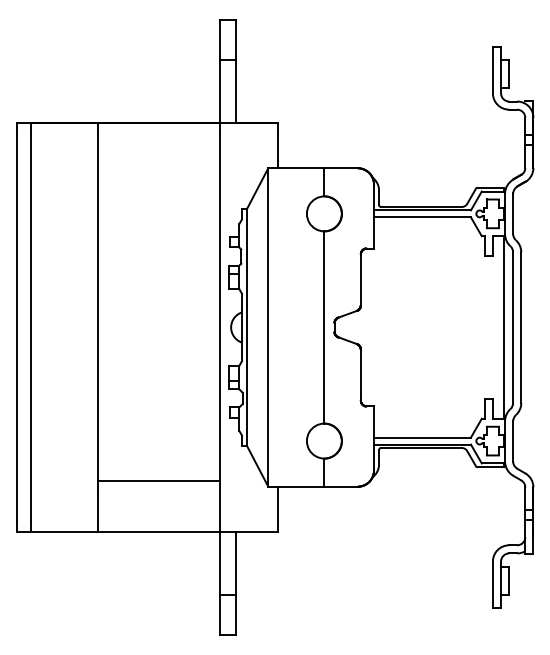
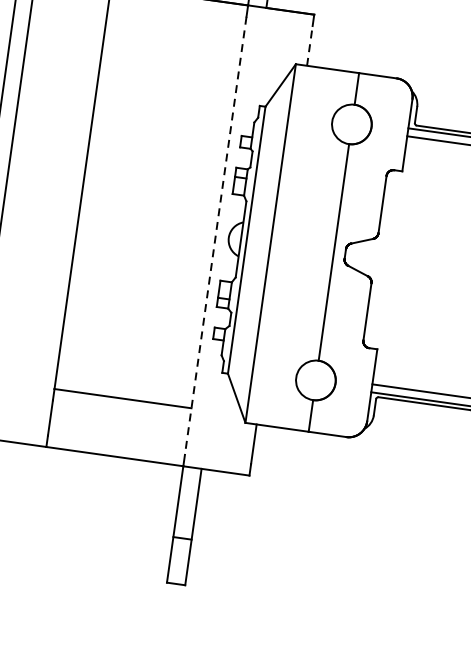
line: (278, 150) -> (310, 45), solid -> dashed
line: (219, 327) -> (215, 235), solid -> dashed

